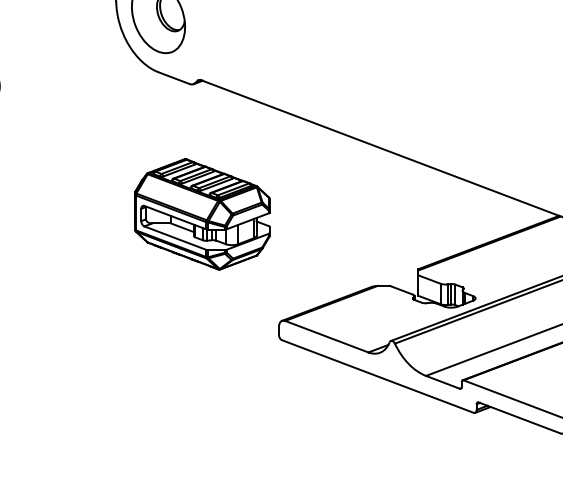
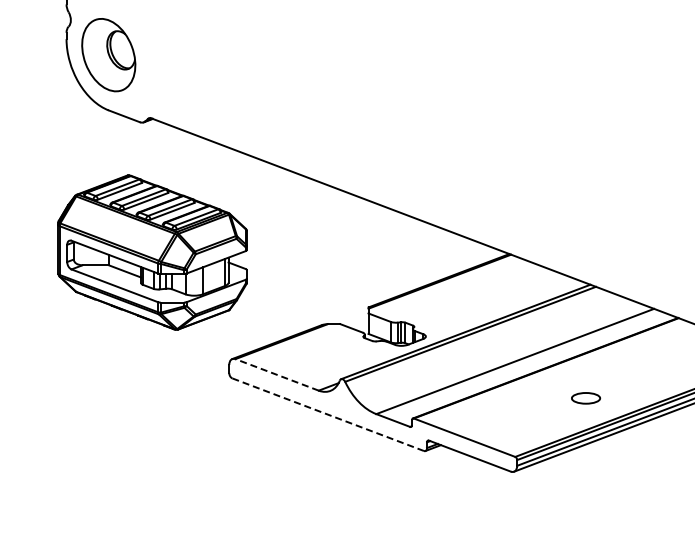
part: (202, 214) -> (152, 252), size x1.4
line: (327, 336) -> (277, 374), solid -> dashed
line: (378, 376) -> (328, 414), solid -> dashed

